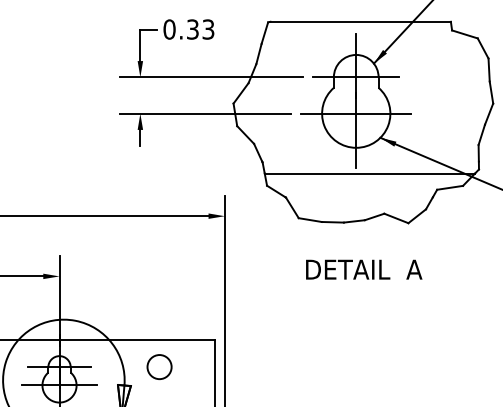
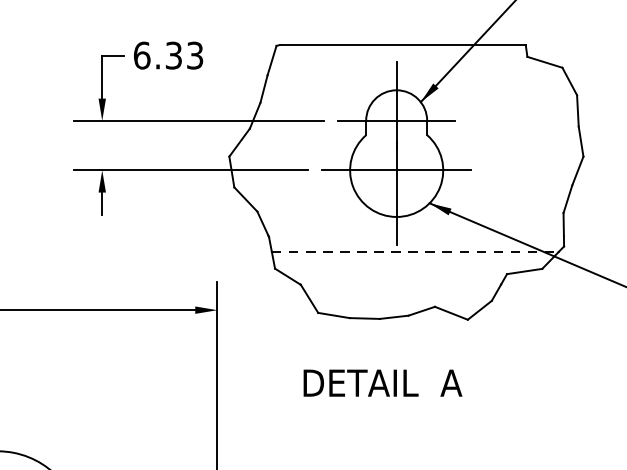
text: (169, 29) -> (141, 55), 0.33 -> 6.33
line: (370, 173) -> (416, 251), solid -> dashed
text: (364, 269) -> (383, 382), moved

